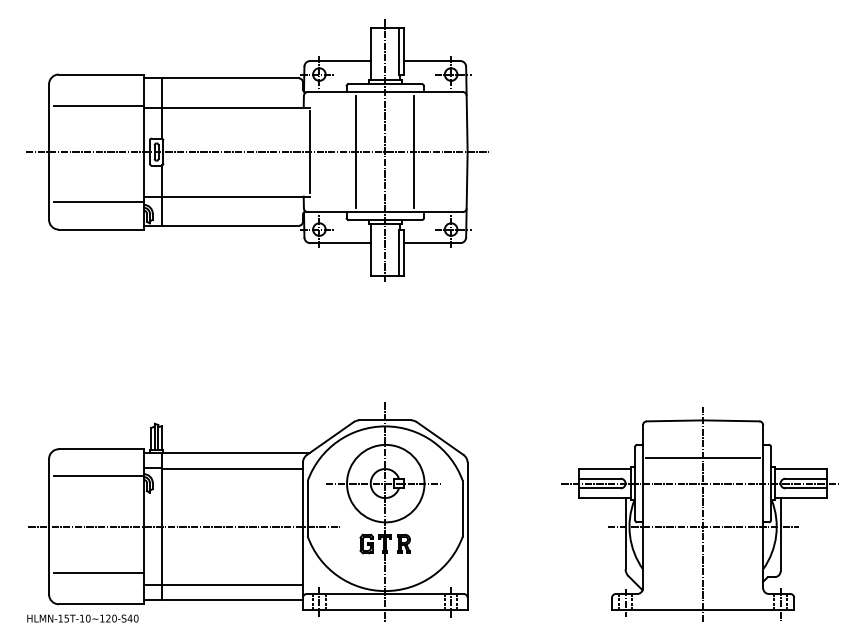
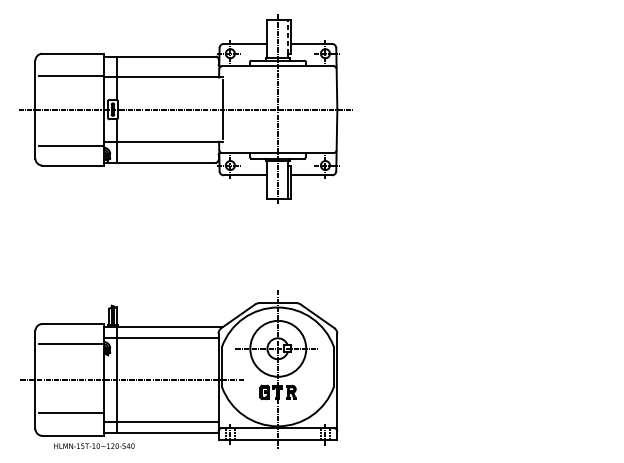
line: (398, 50) -> (287, 36), solid -> dashed
line: (356, 151) -> (257, 109), removed
line: (414, 151) -> (299, 109), removed
part: (699, 514) -> (504, 371), removed
text: (82, 618) -> (94, 446), moved

